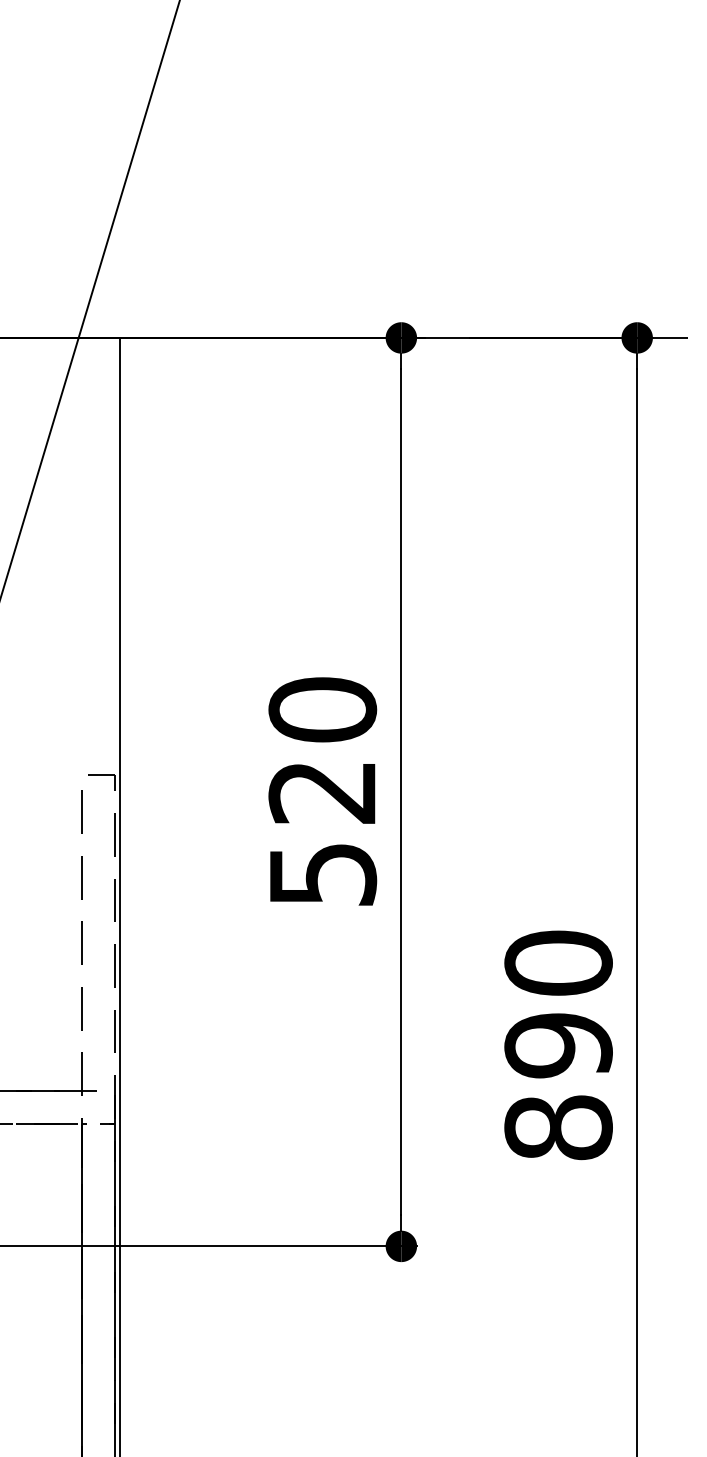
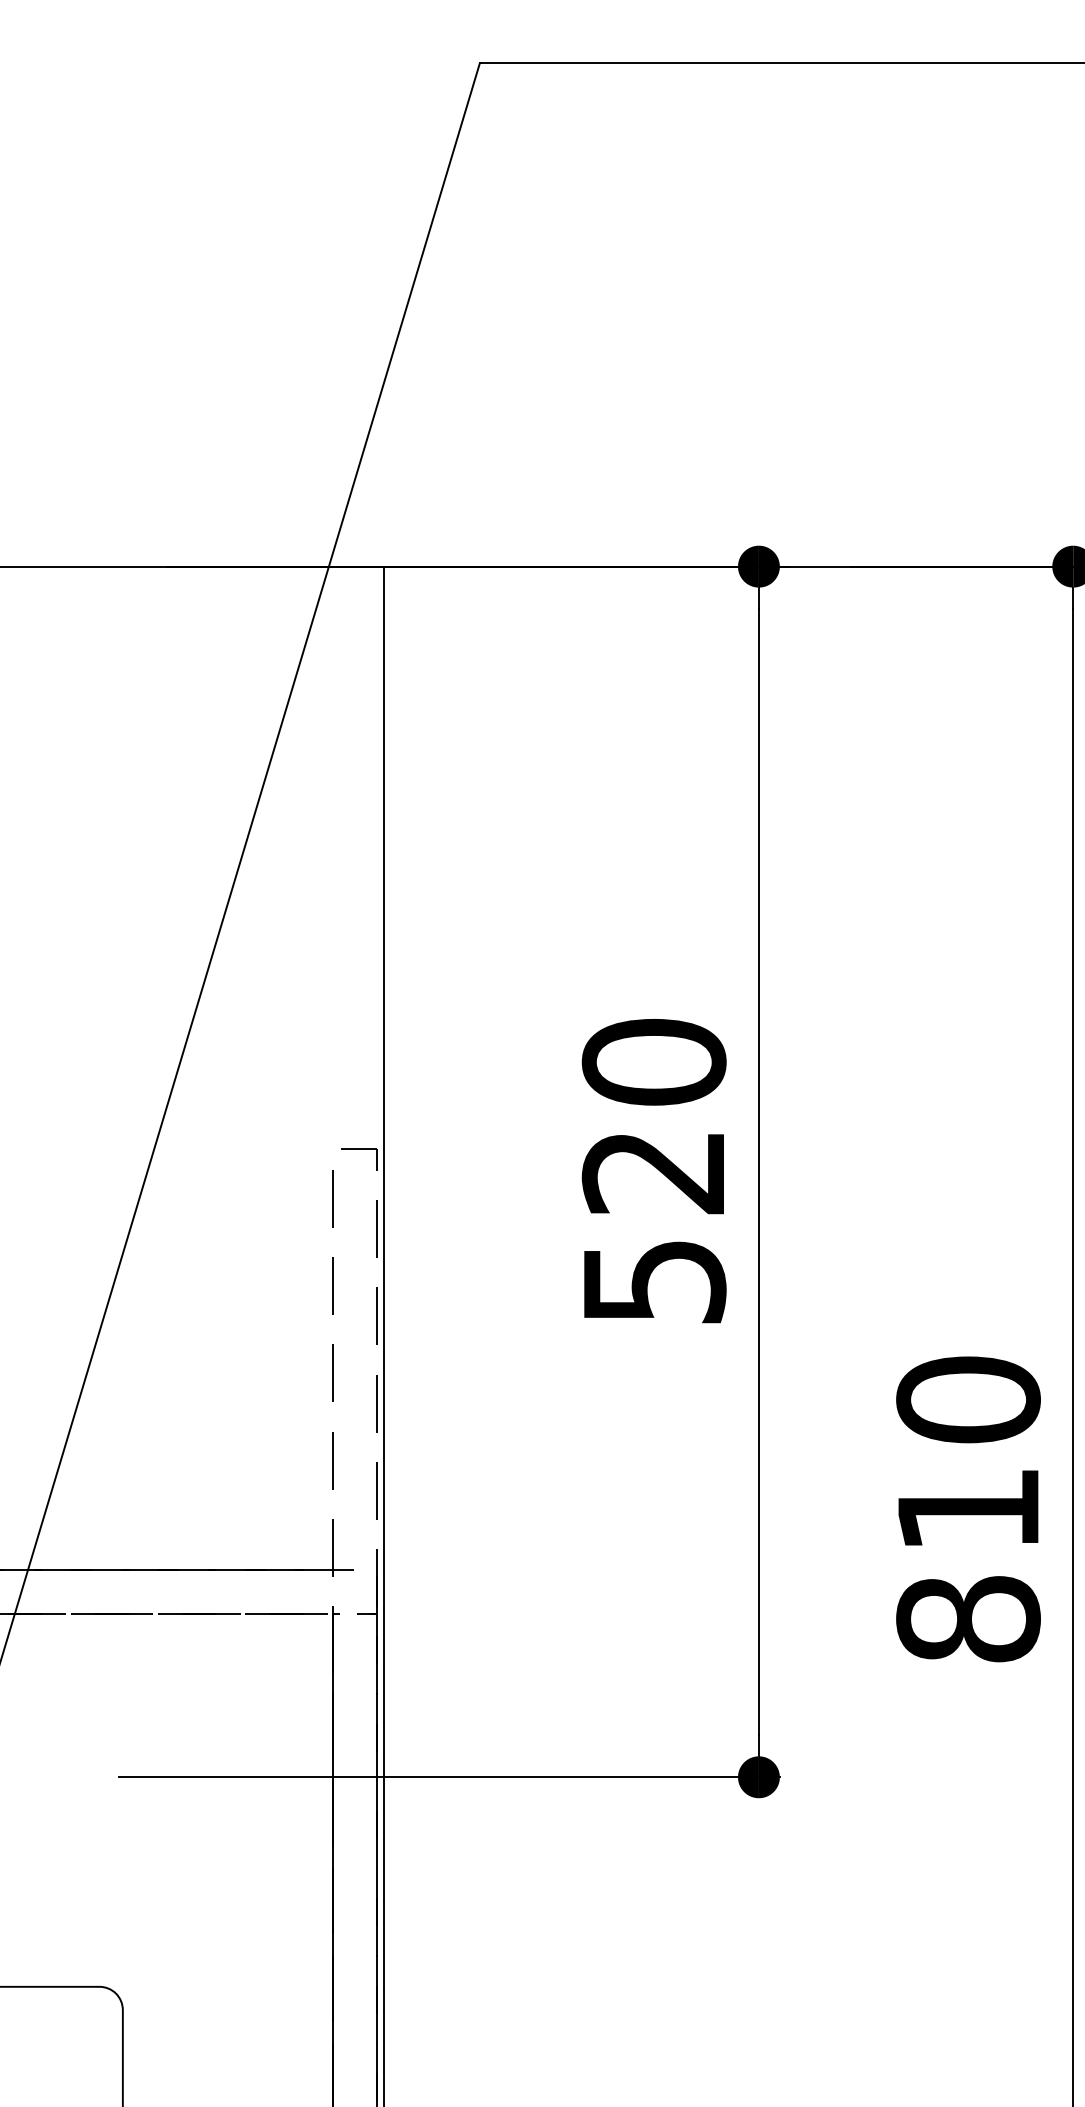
text: (558, 1045) -> (968, 1509), 890 -> 810

